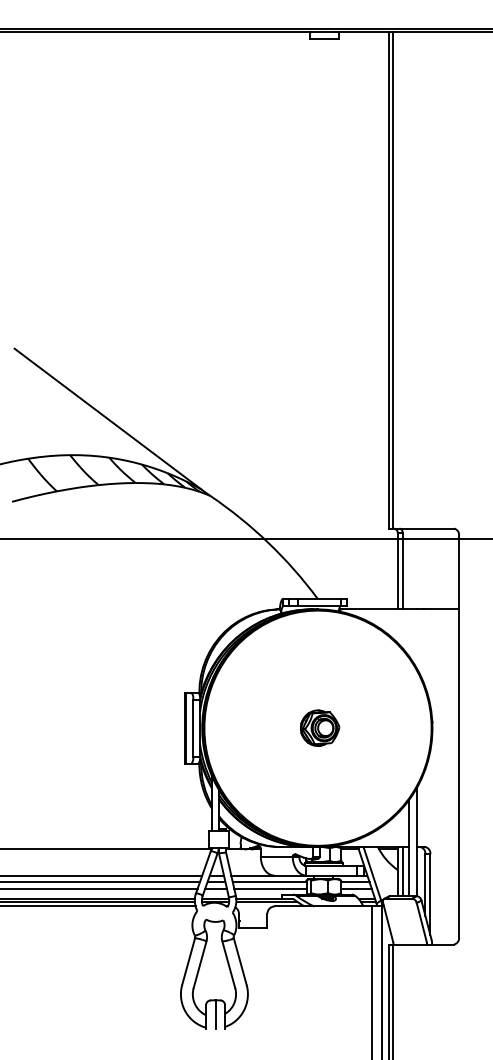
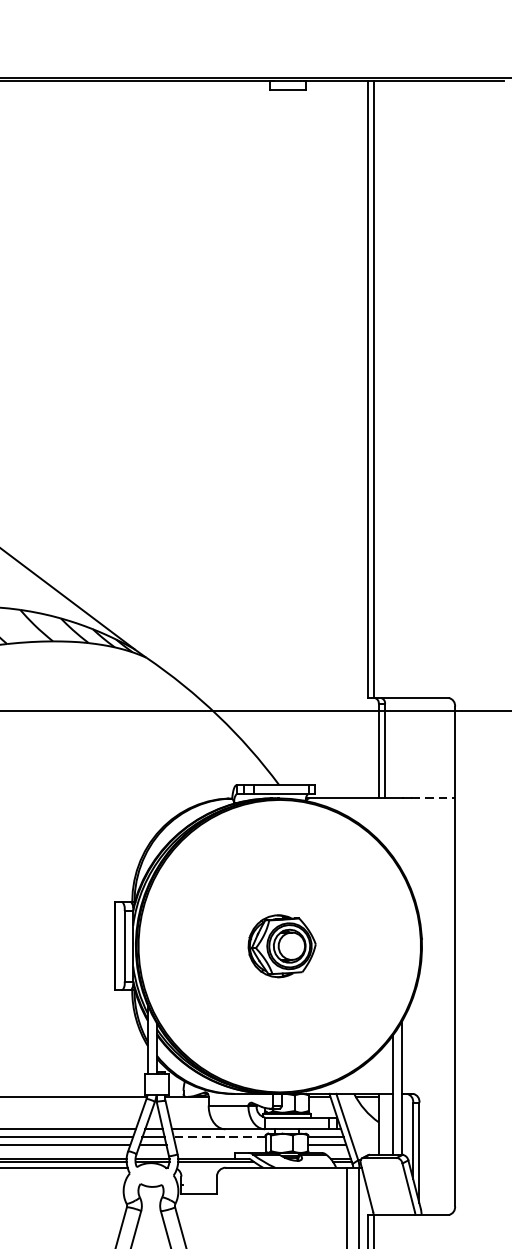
line: (441, 609) -> (433, 798), solid -> dashed
part: (320, 727) -> (282, 945), size x1.4
line: (402, 871) -> (384, 1124), removed
line: (269, 882) -> (219, 1137), solid -> dashed
line: (270, 888) -> (220, 1145), removed

